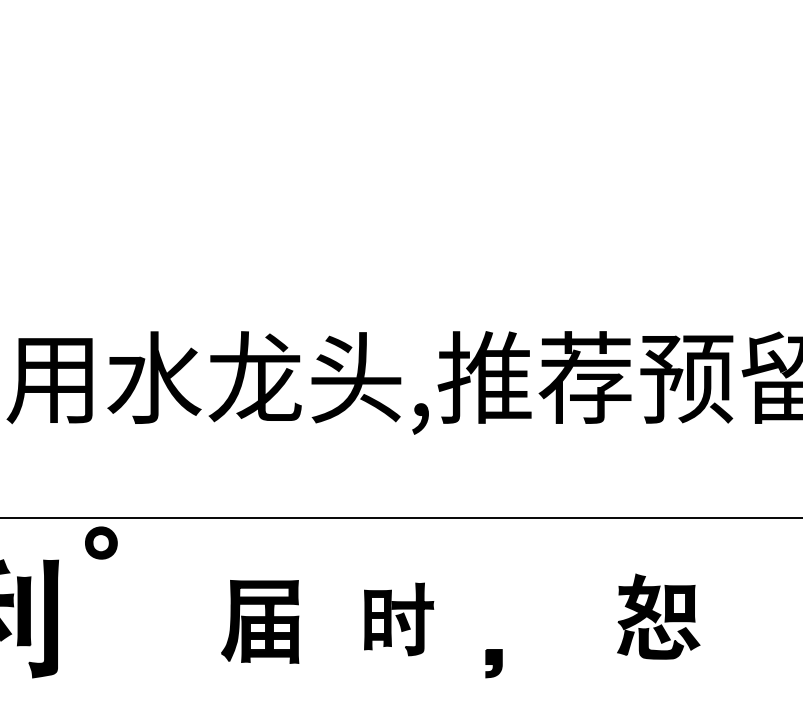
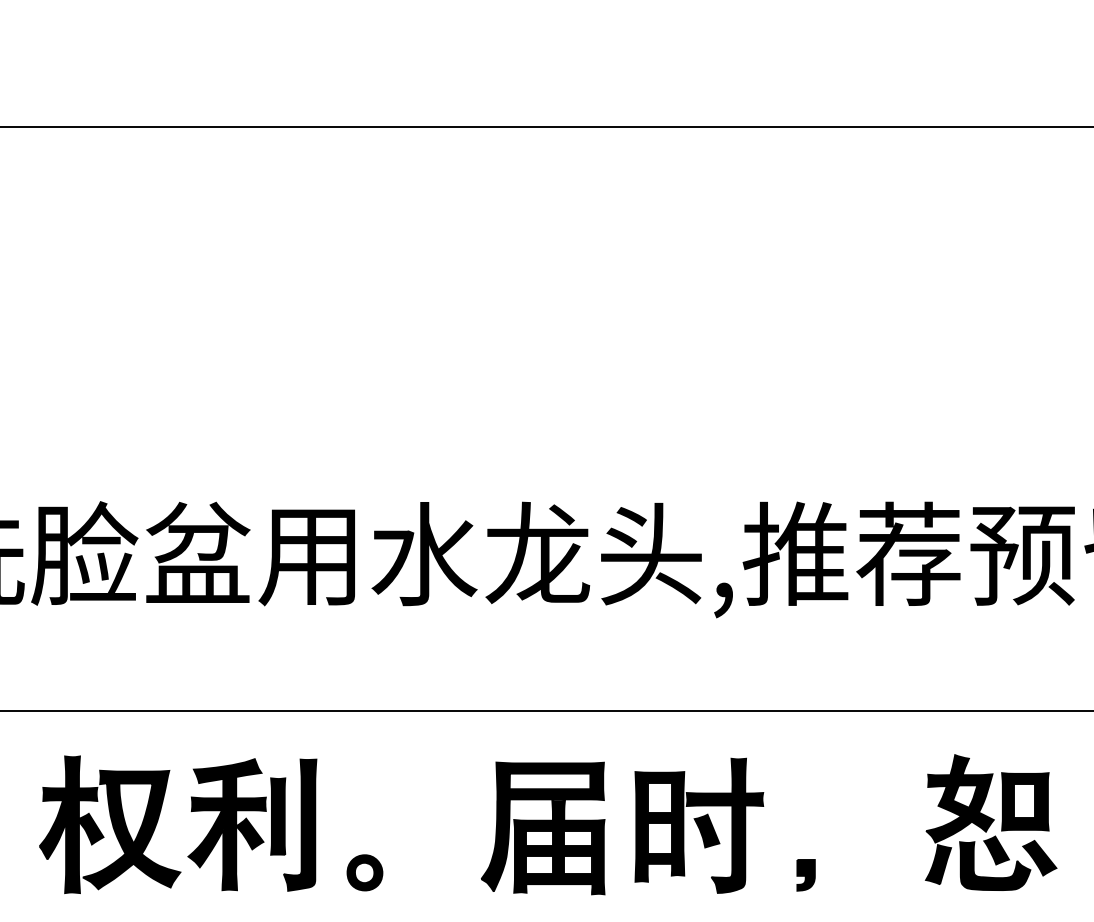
part: (100, 542) -> (364, 872), moved
part: (658, 616) -> (990, 822), size x1.43
part: (399, 619) -> (699, 825), size x1.67
part: (260, 621) -> (543, 828), size x1.43

